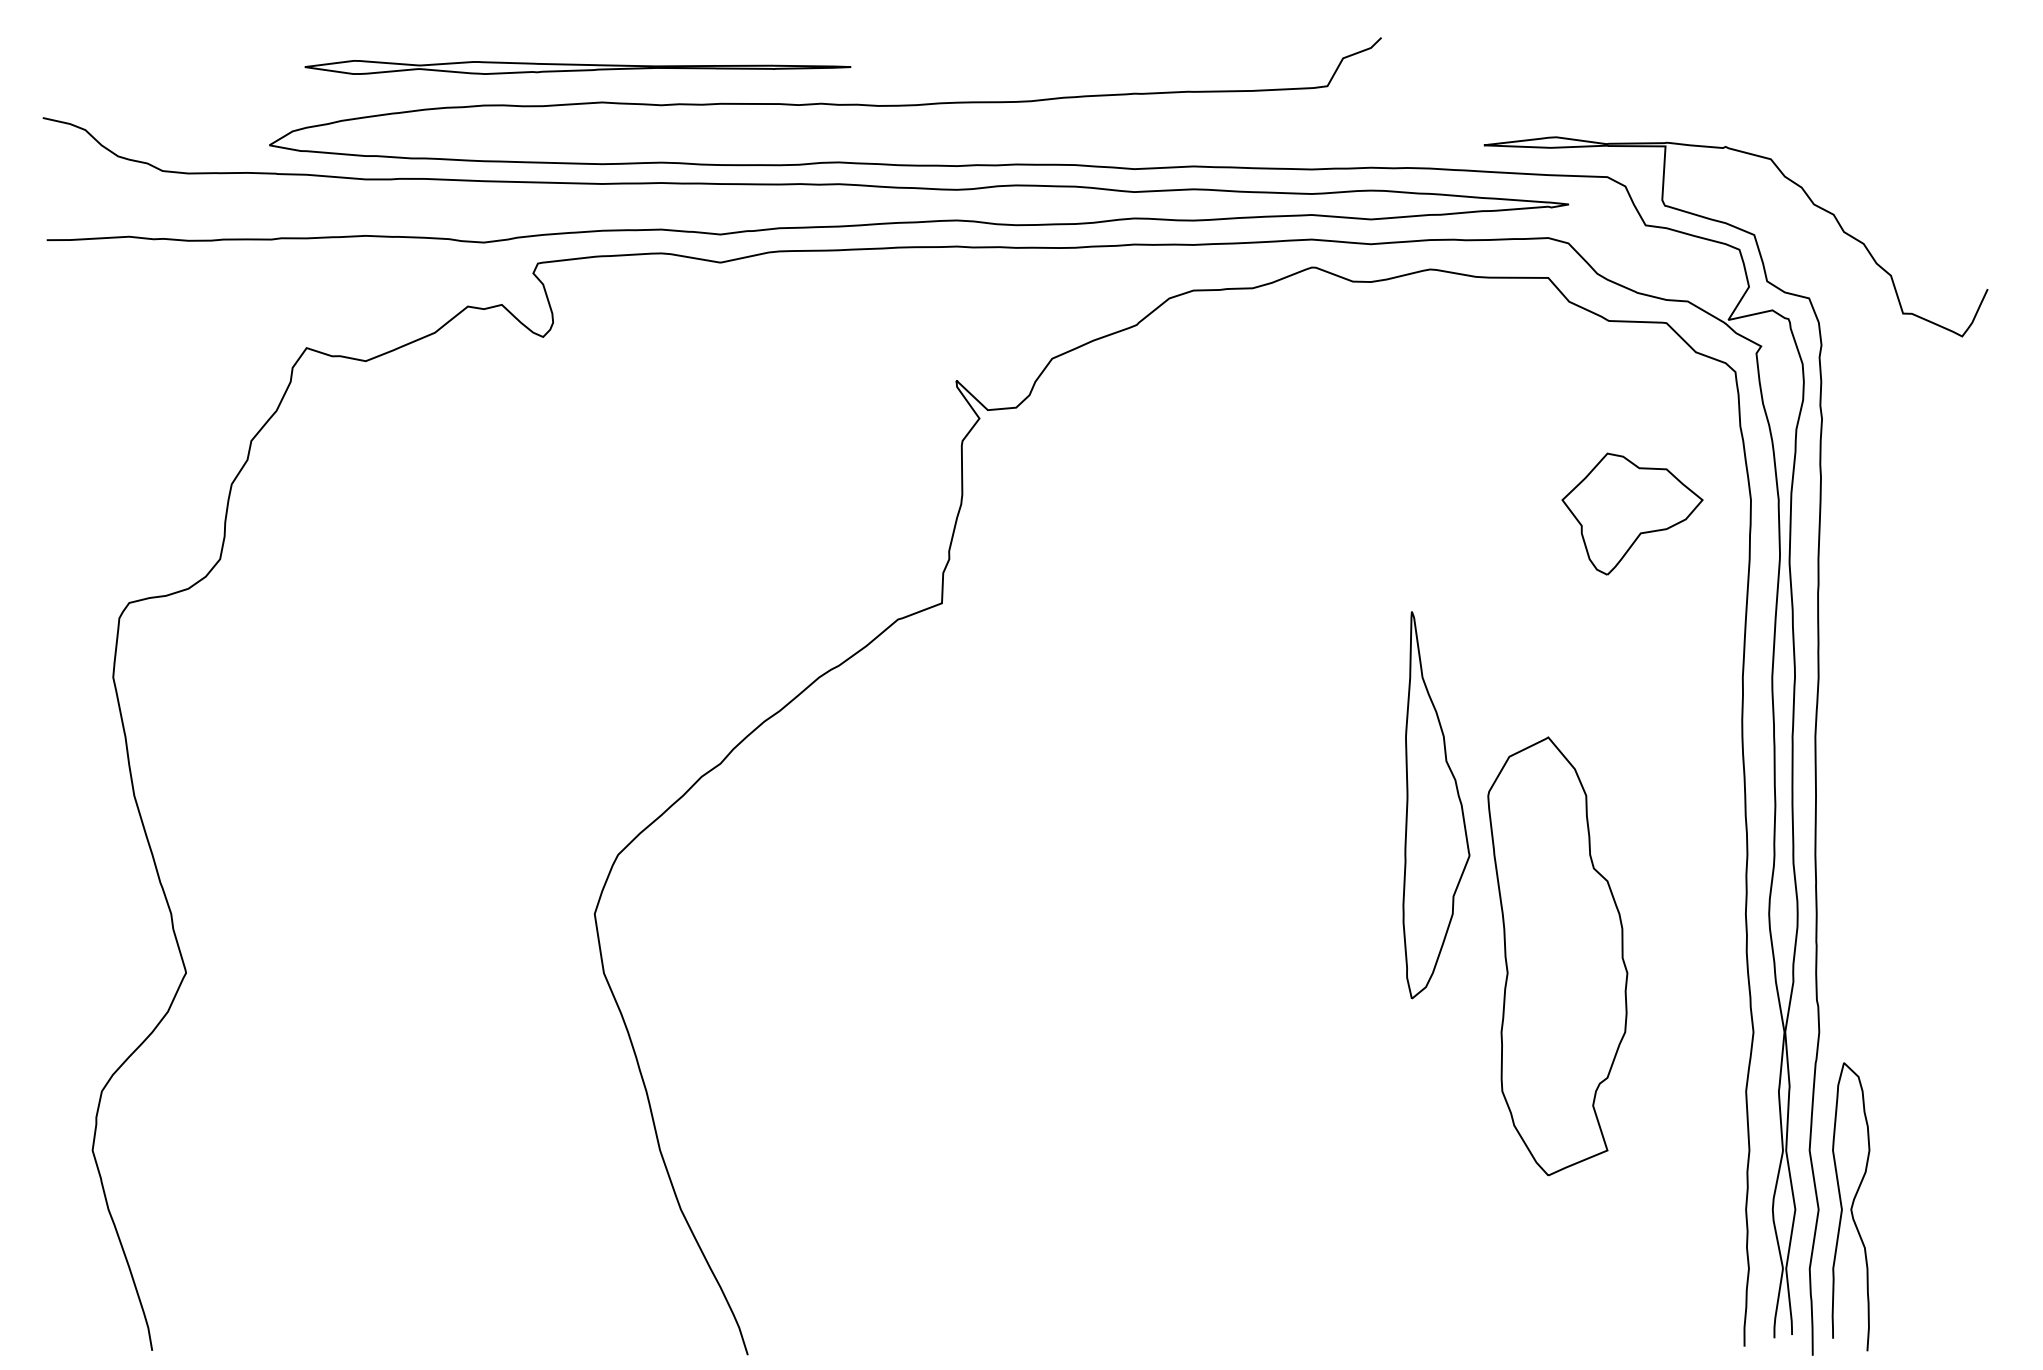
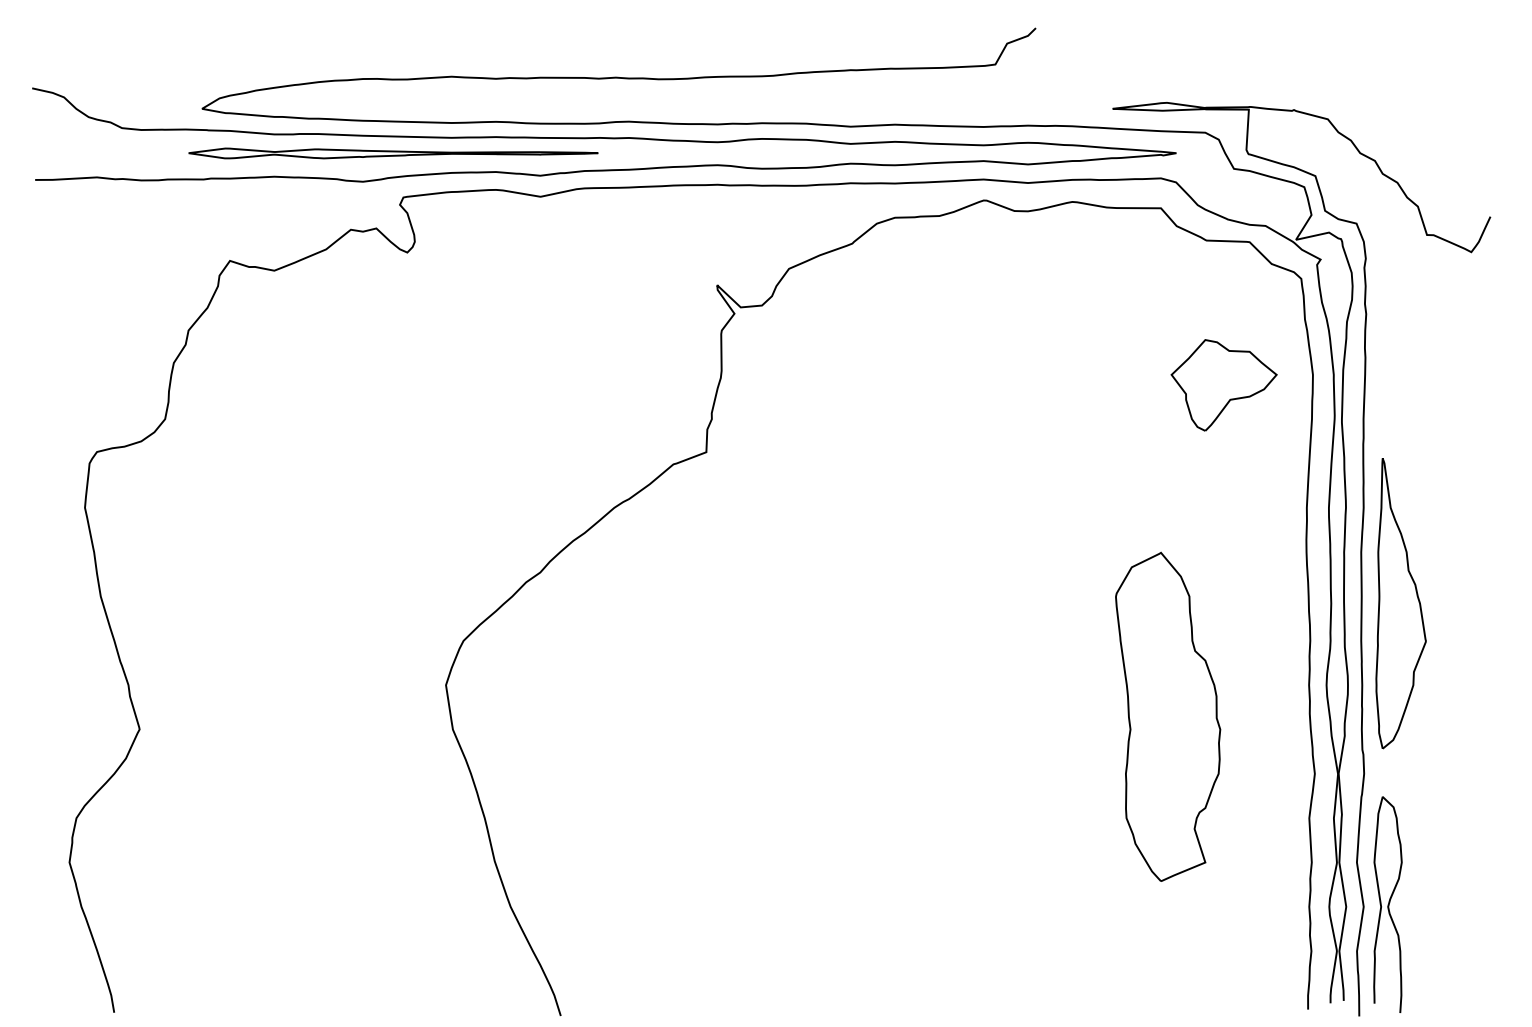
part: (578, 67) -> (393, 153), moved
part: (1435, 805) -> (1400, 603), moved

